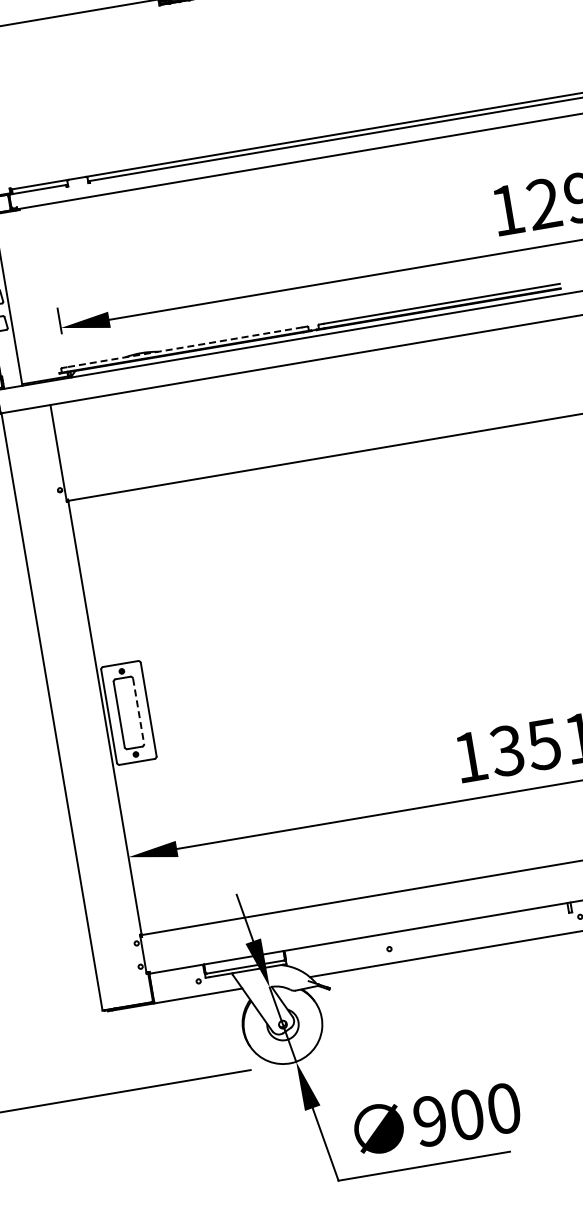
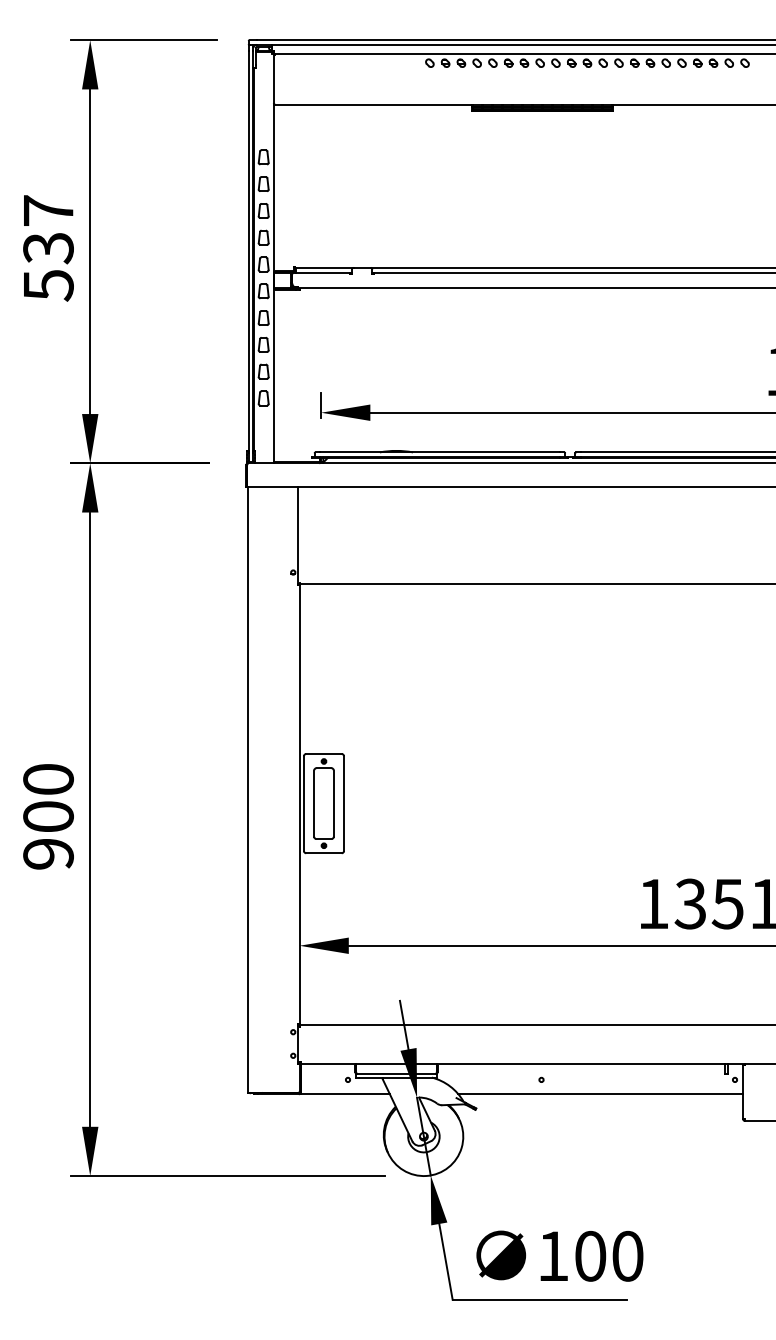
line: (184, 347) -> (439, 452), dashed -> solid
line: (138, 712) -> (333, 804), dashed -> solid
text: (429, 1120) -> (552, 1255), 900 -> 100

